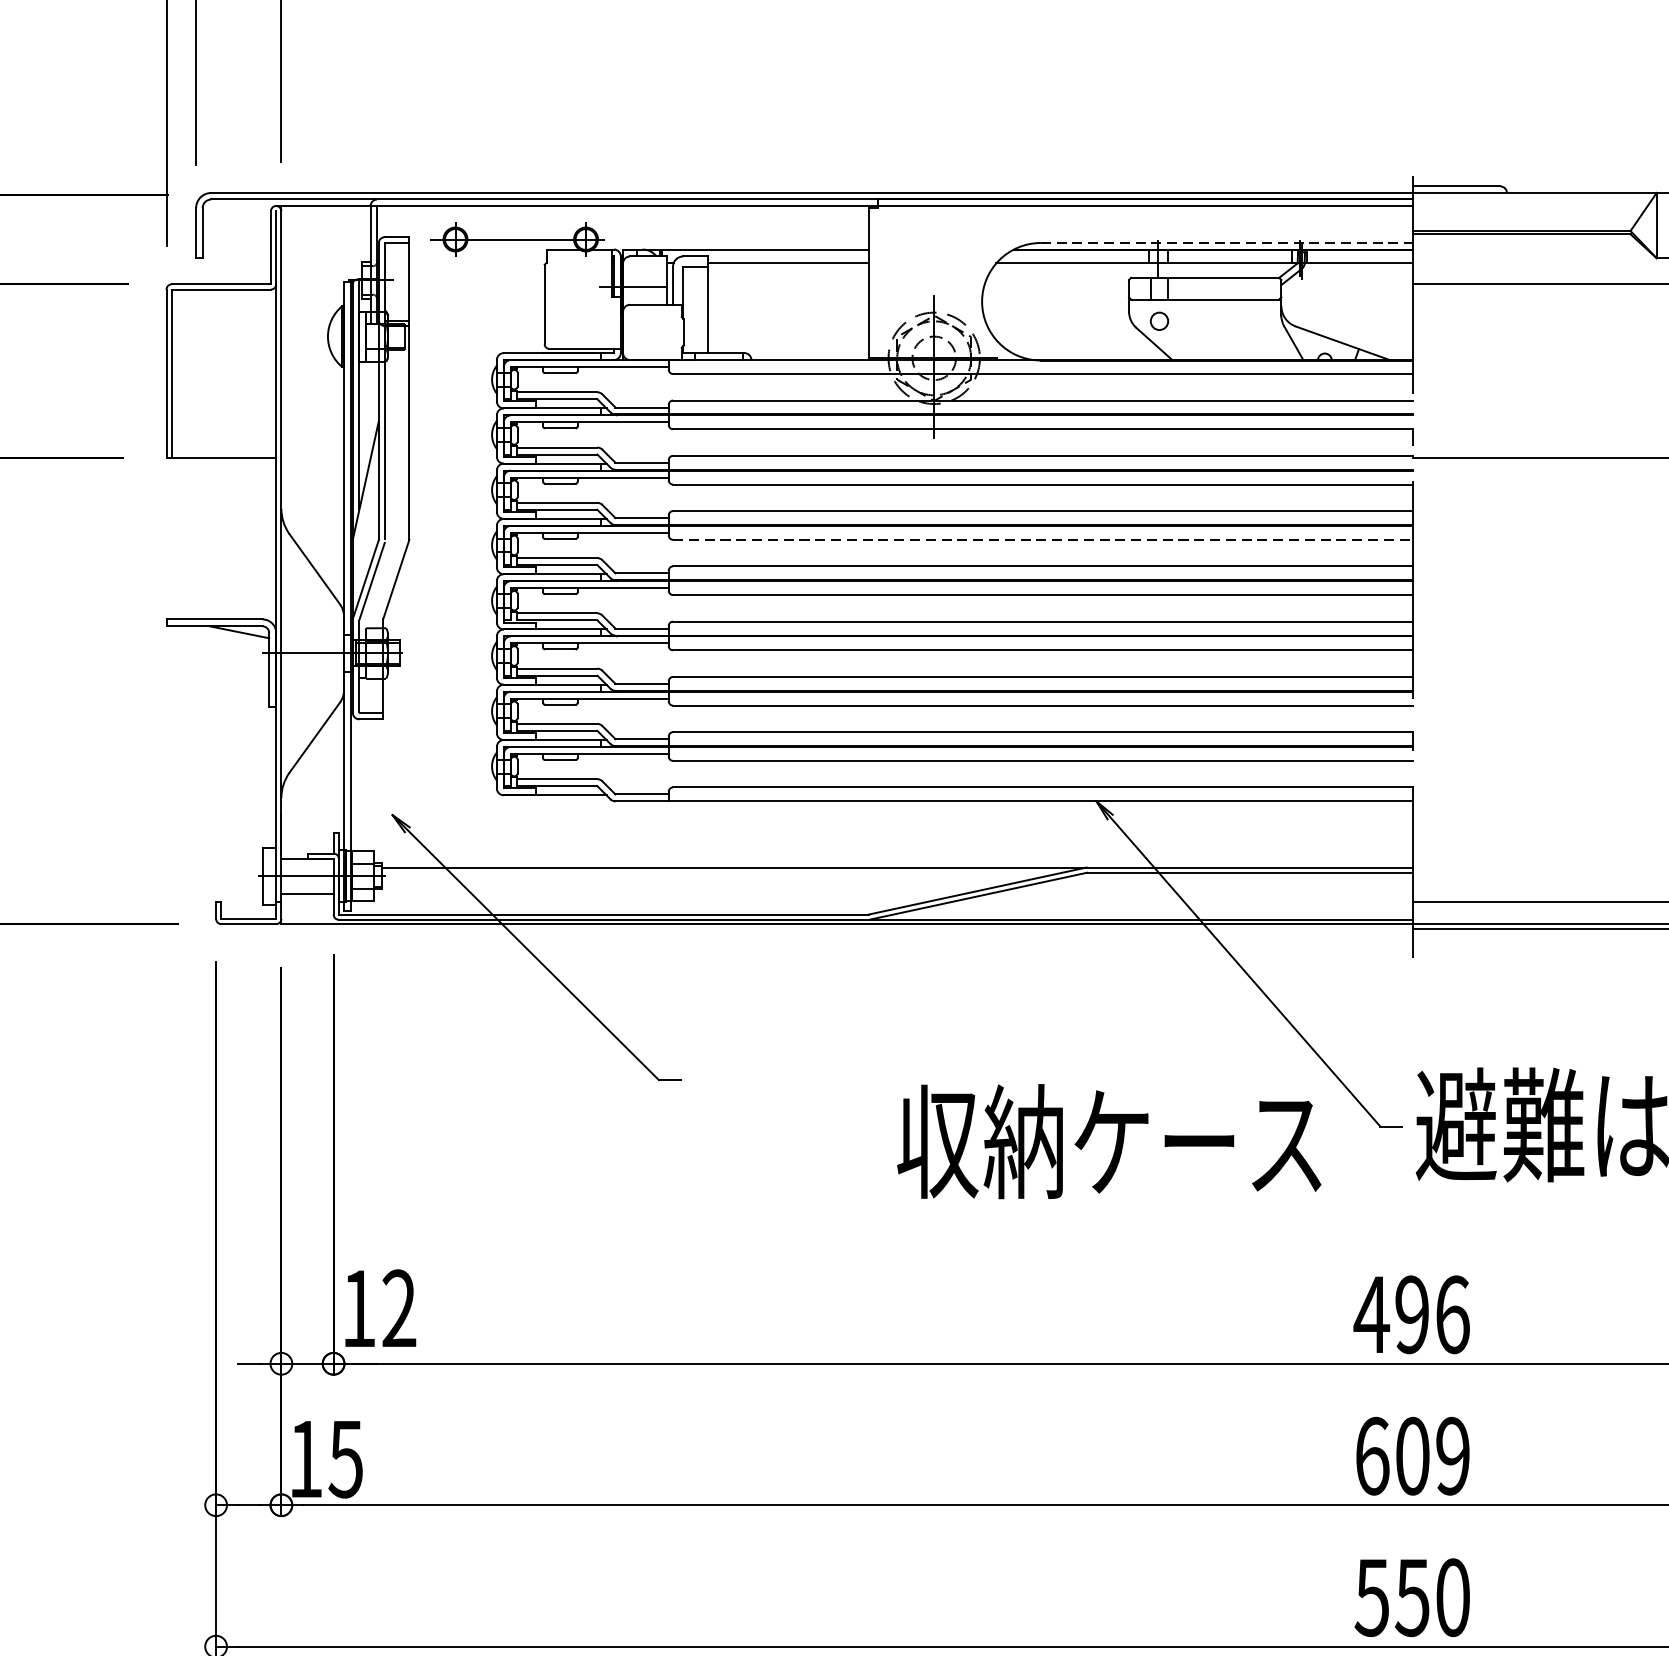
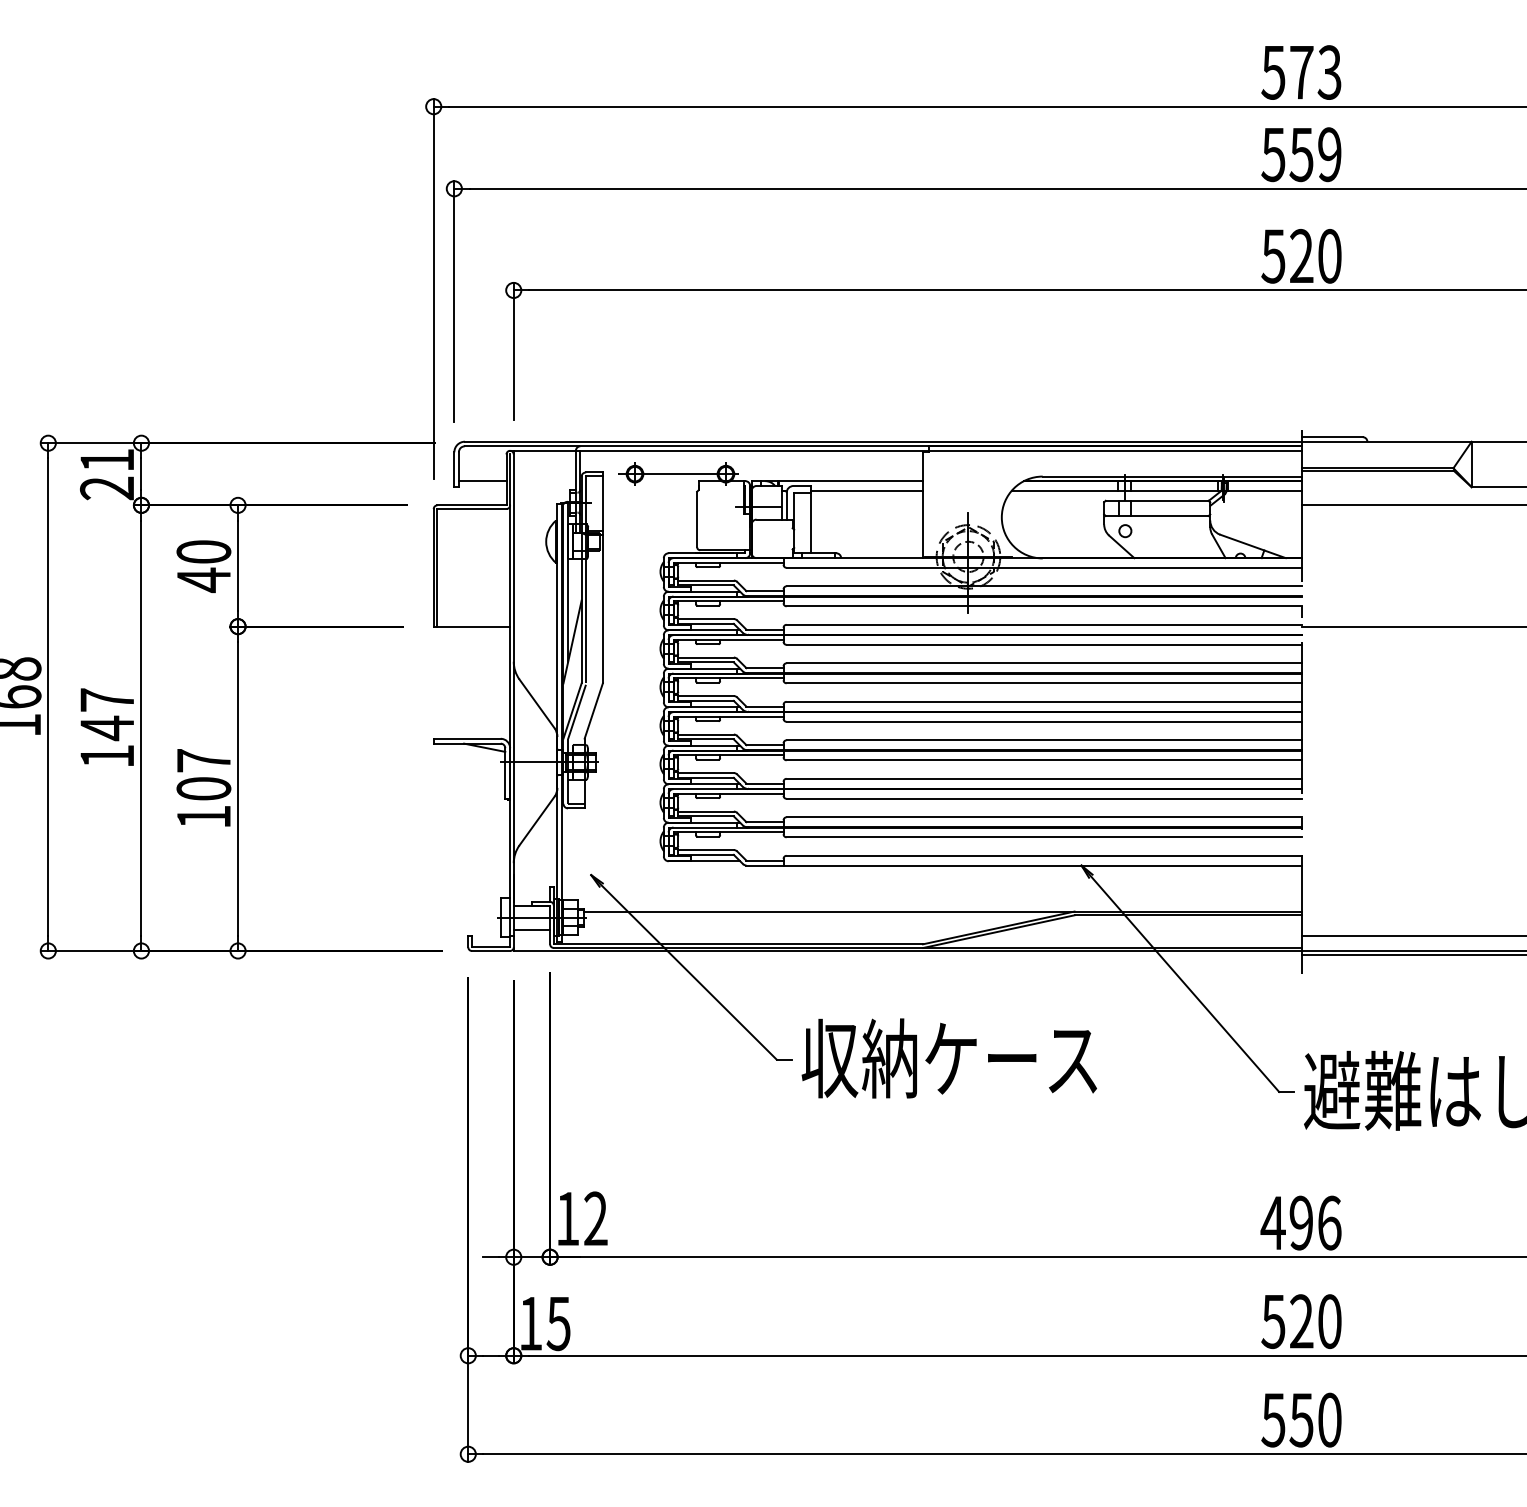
line: (1227, 242) -> (1172, 476), dashed -> solid
line: (236, 250) -> (482, 481), added
line: (1043, 540) -> (1044, 683), dashed -> solid
text: (1107, 1141) -> (948, 1058), moved
text: (1412, 1456) -> (1301, 1321), 609 -> 520

